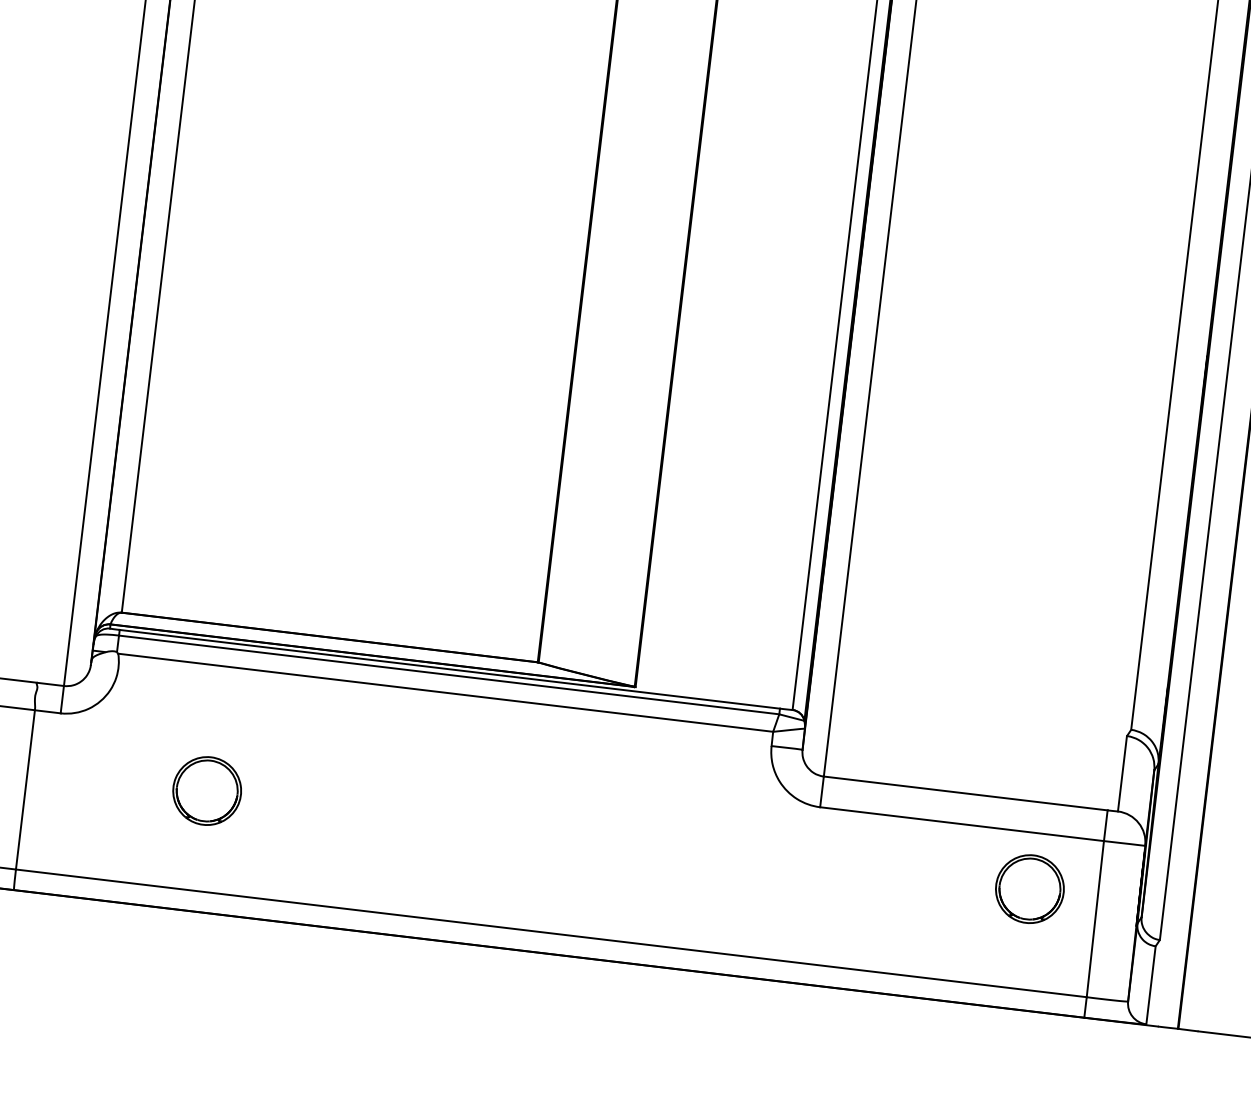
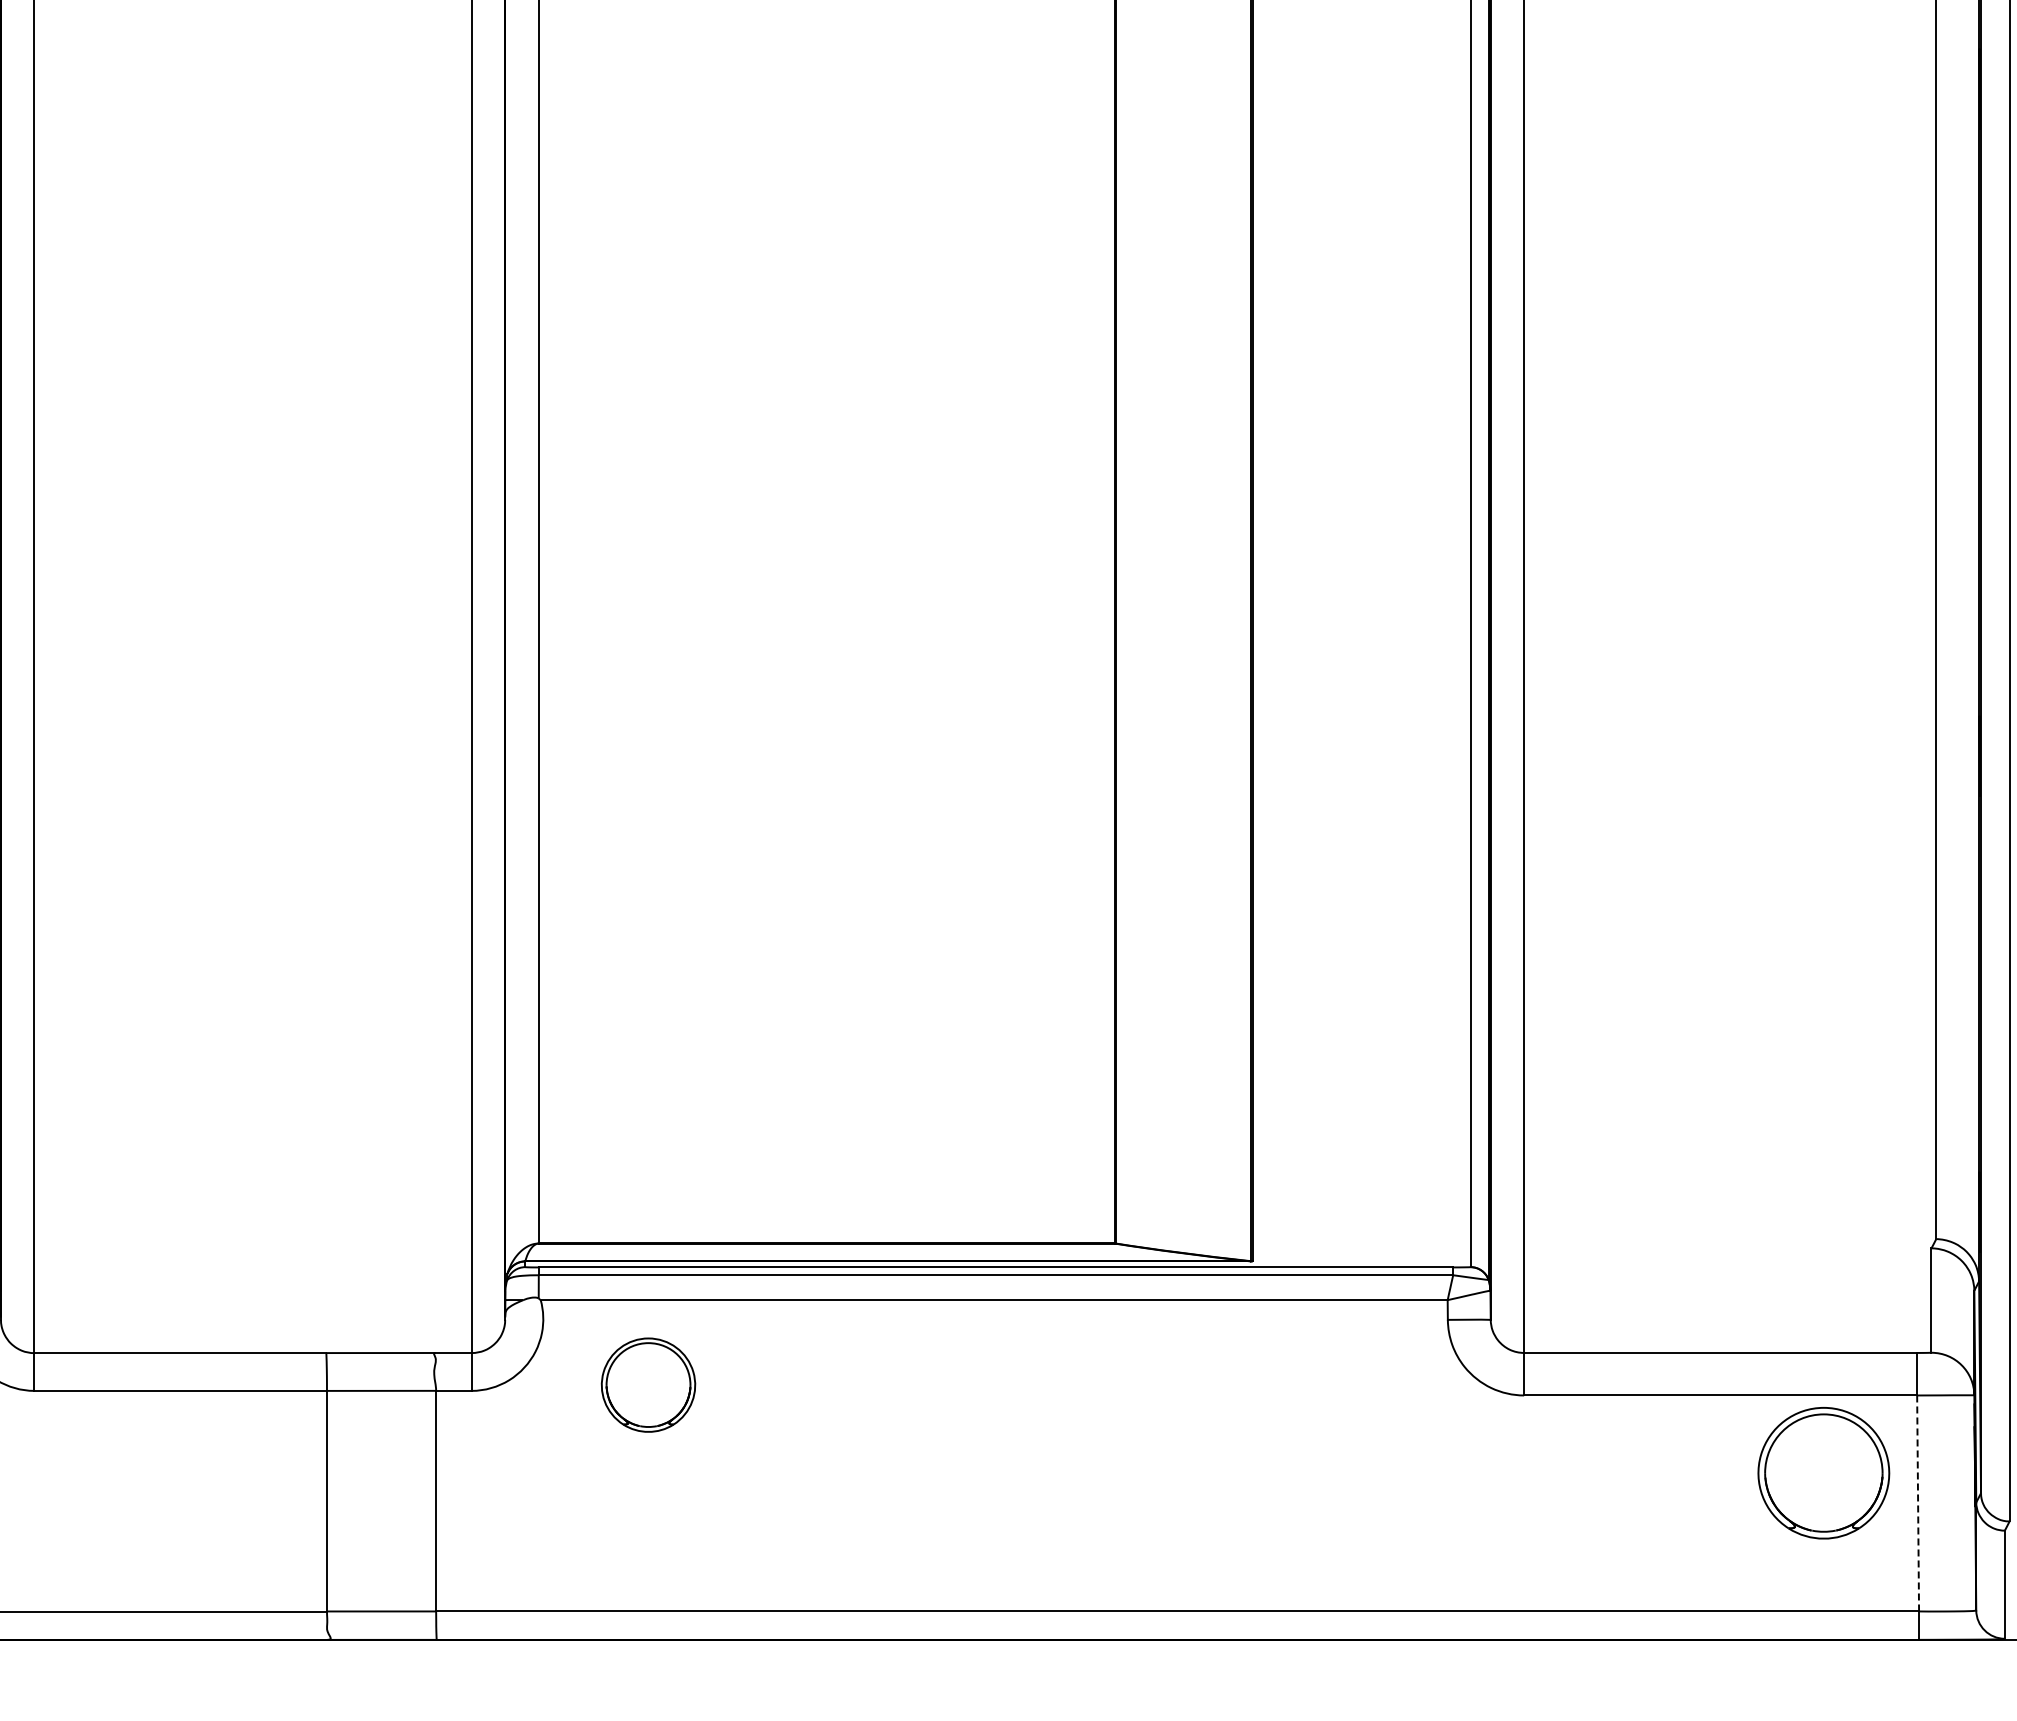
part: (207, 790) -> (648, 1384), moved
part: (1029, 888) -> (1823, 1472), size x1.4
line: (1095, 919) -> (1918, 1503), solid -> dashed

